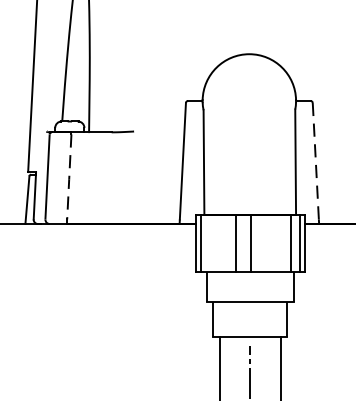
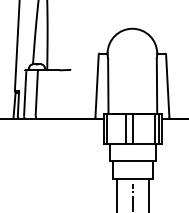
line: (315, 160) -> (167, 85), dashed -> solid
line: (68, 179) -> (36, 95), dashed -> solid

